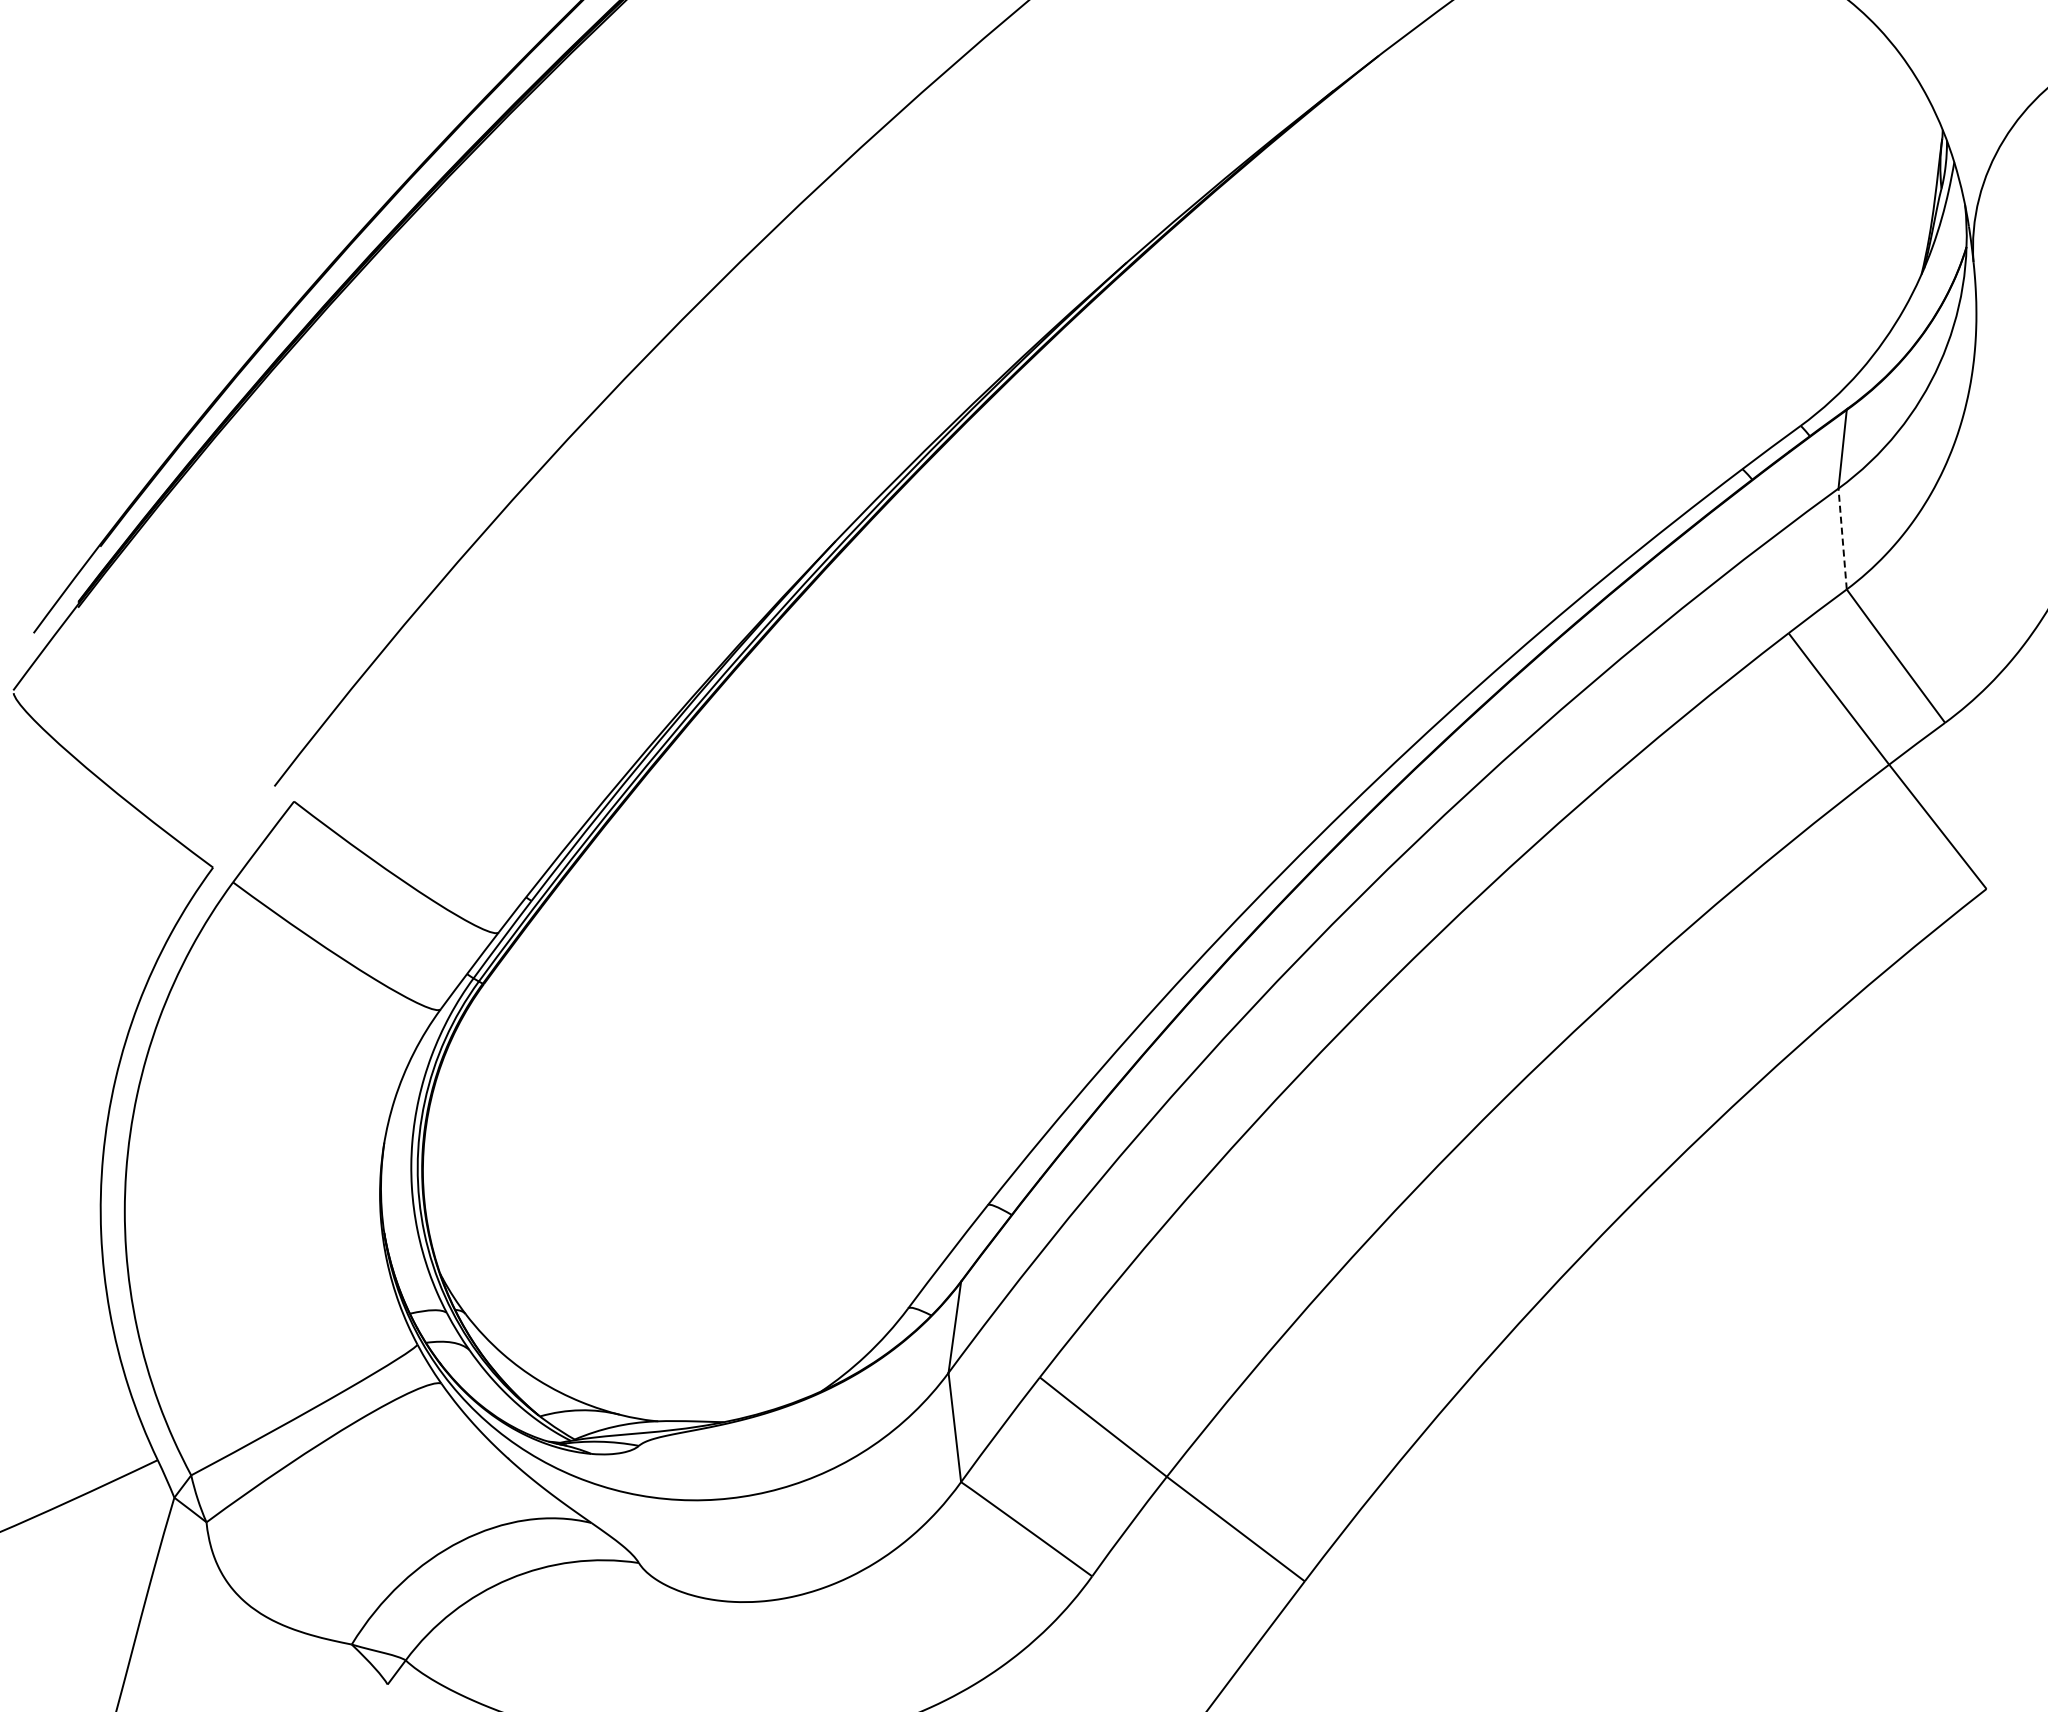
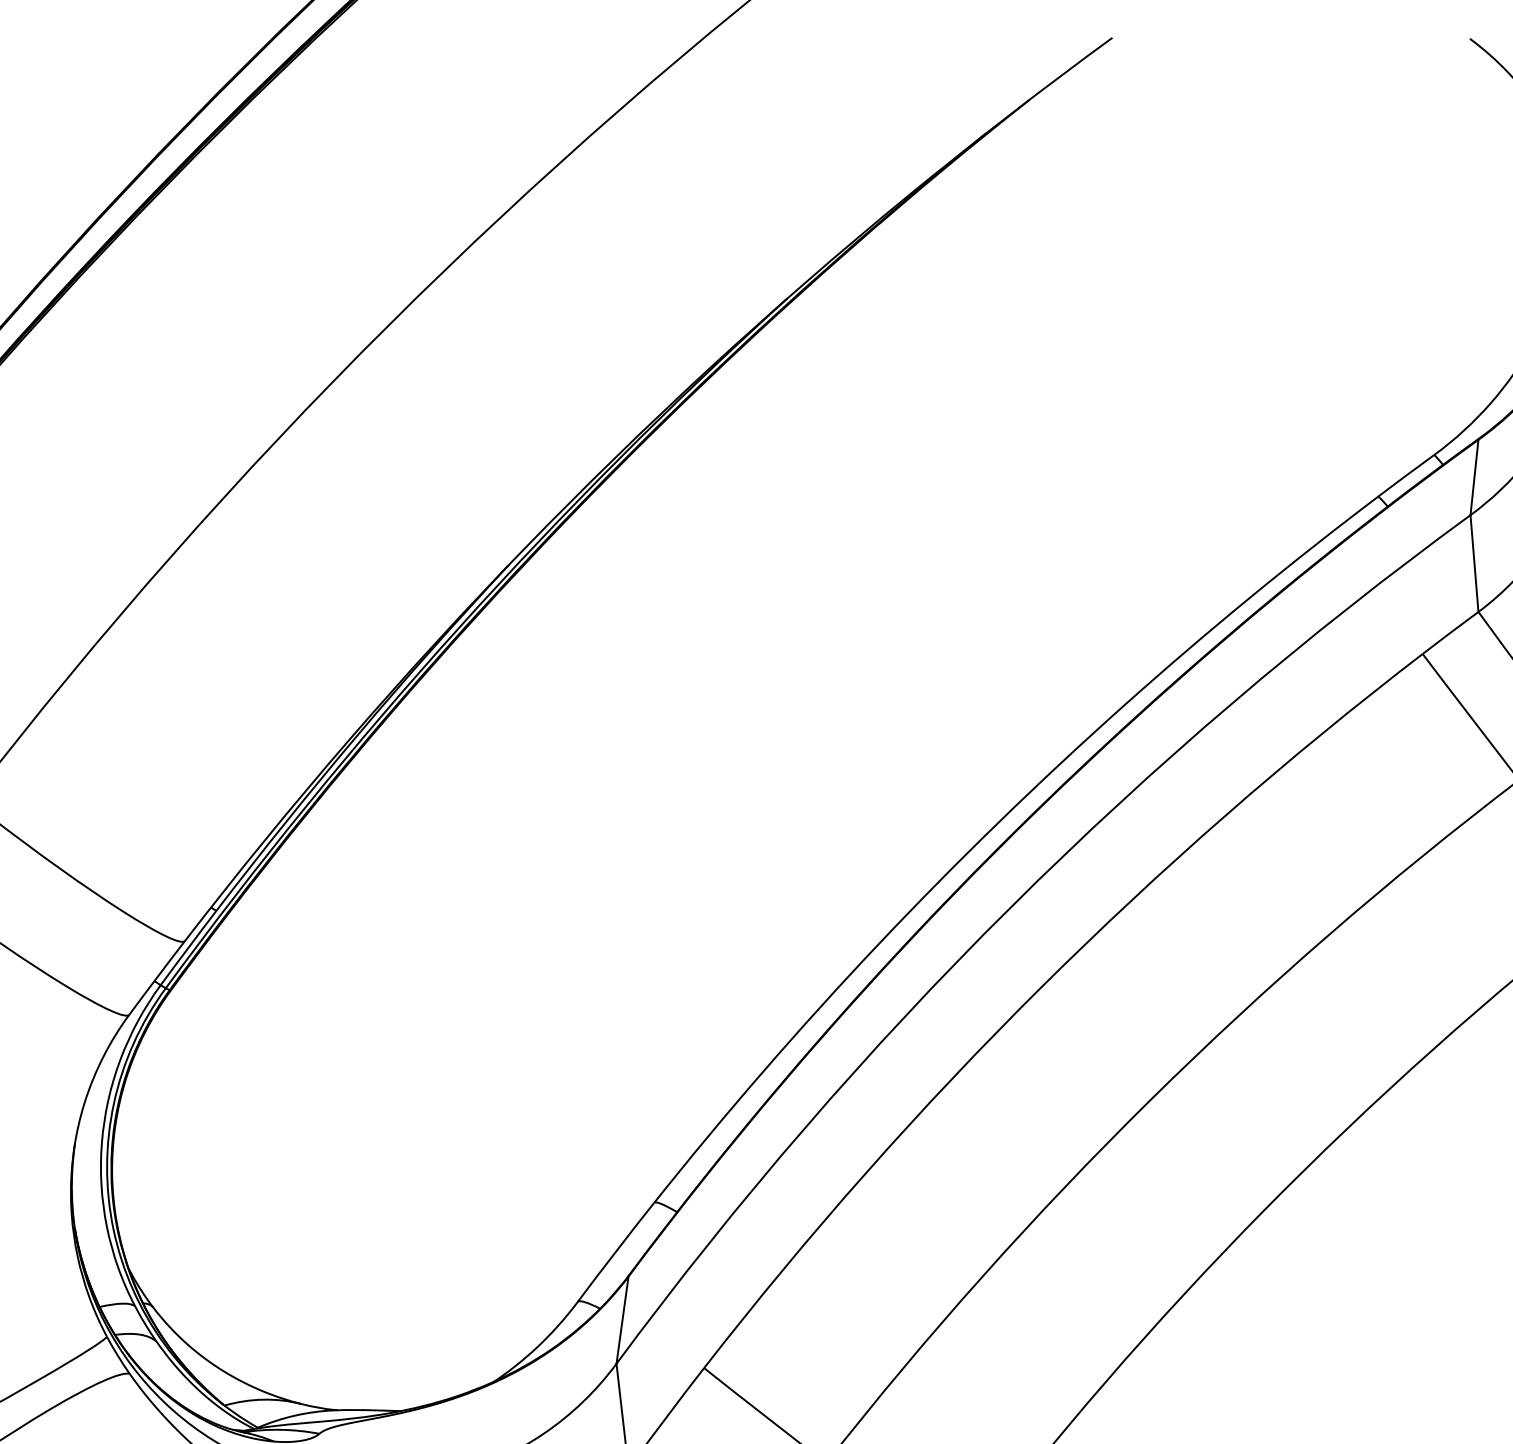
line: (1842, 539) -> (1474, 564), dashed -> solid

